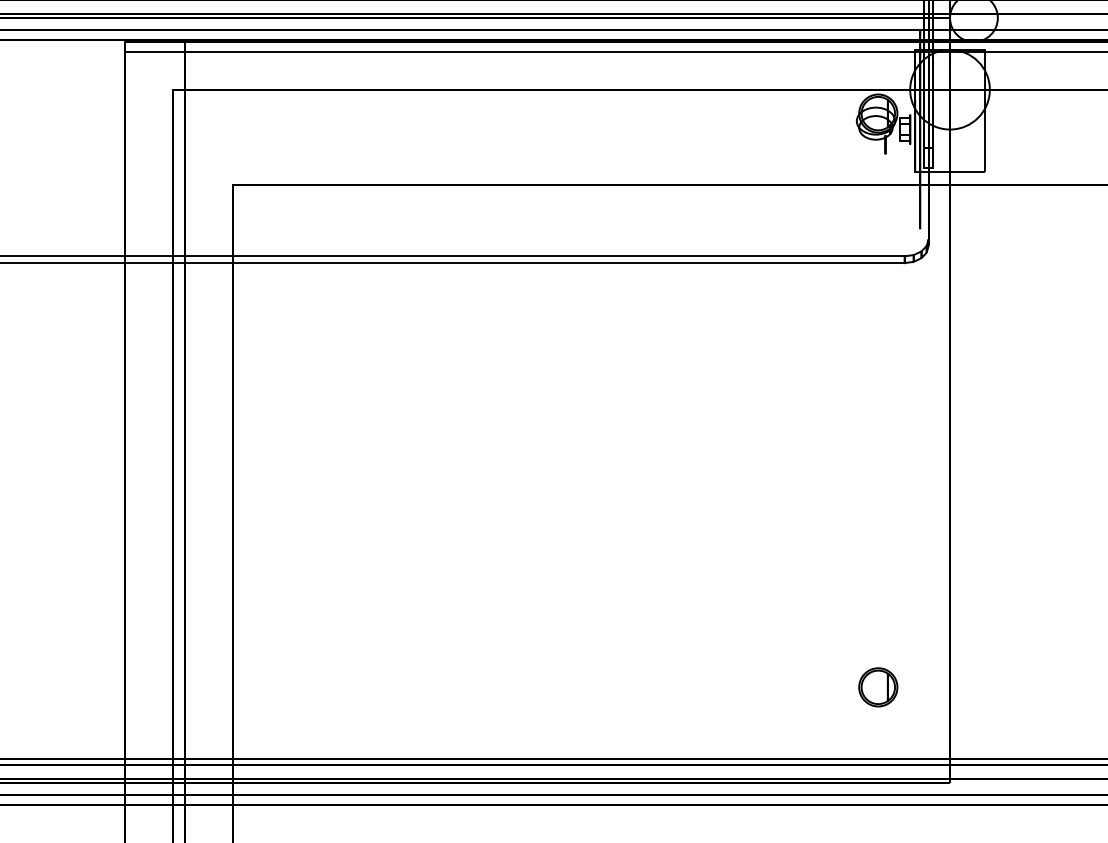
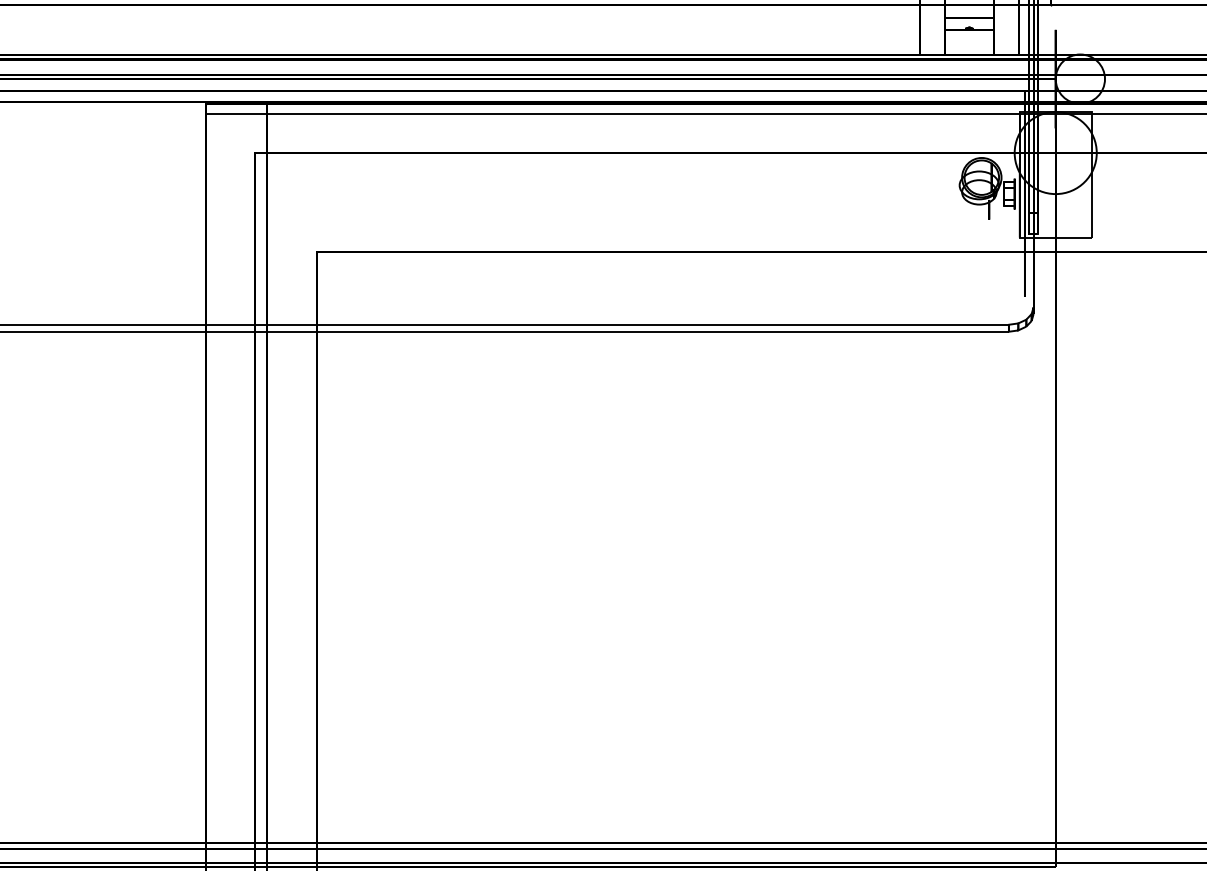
part: (878, 686) -> (981, 768), removed

